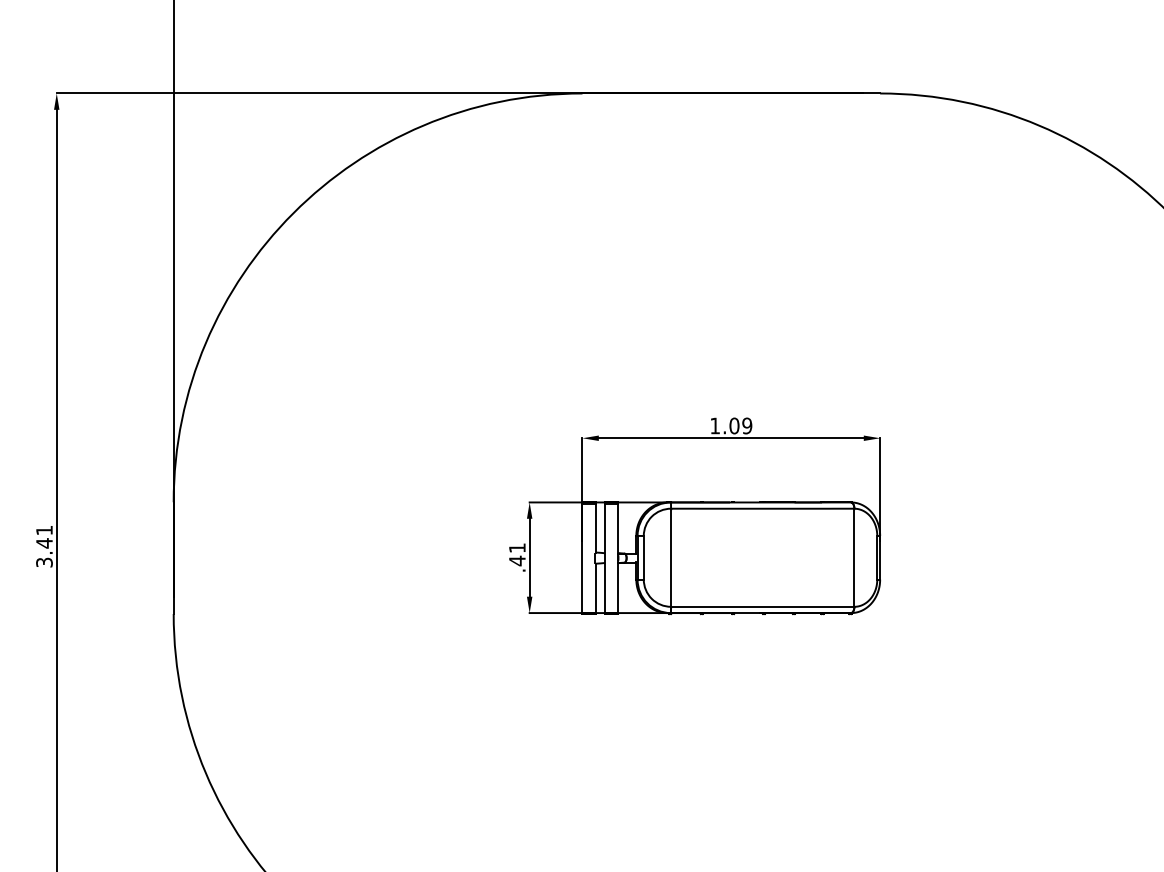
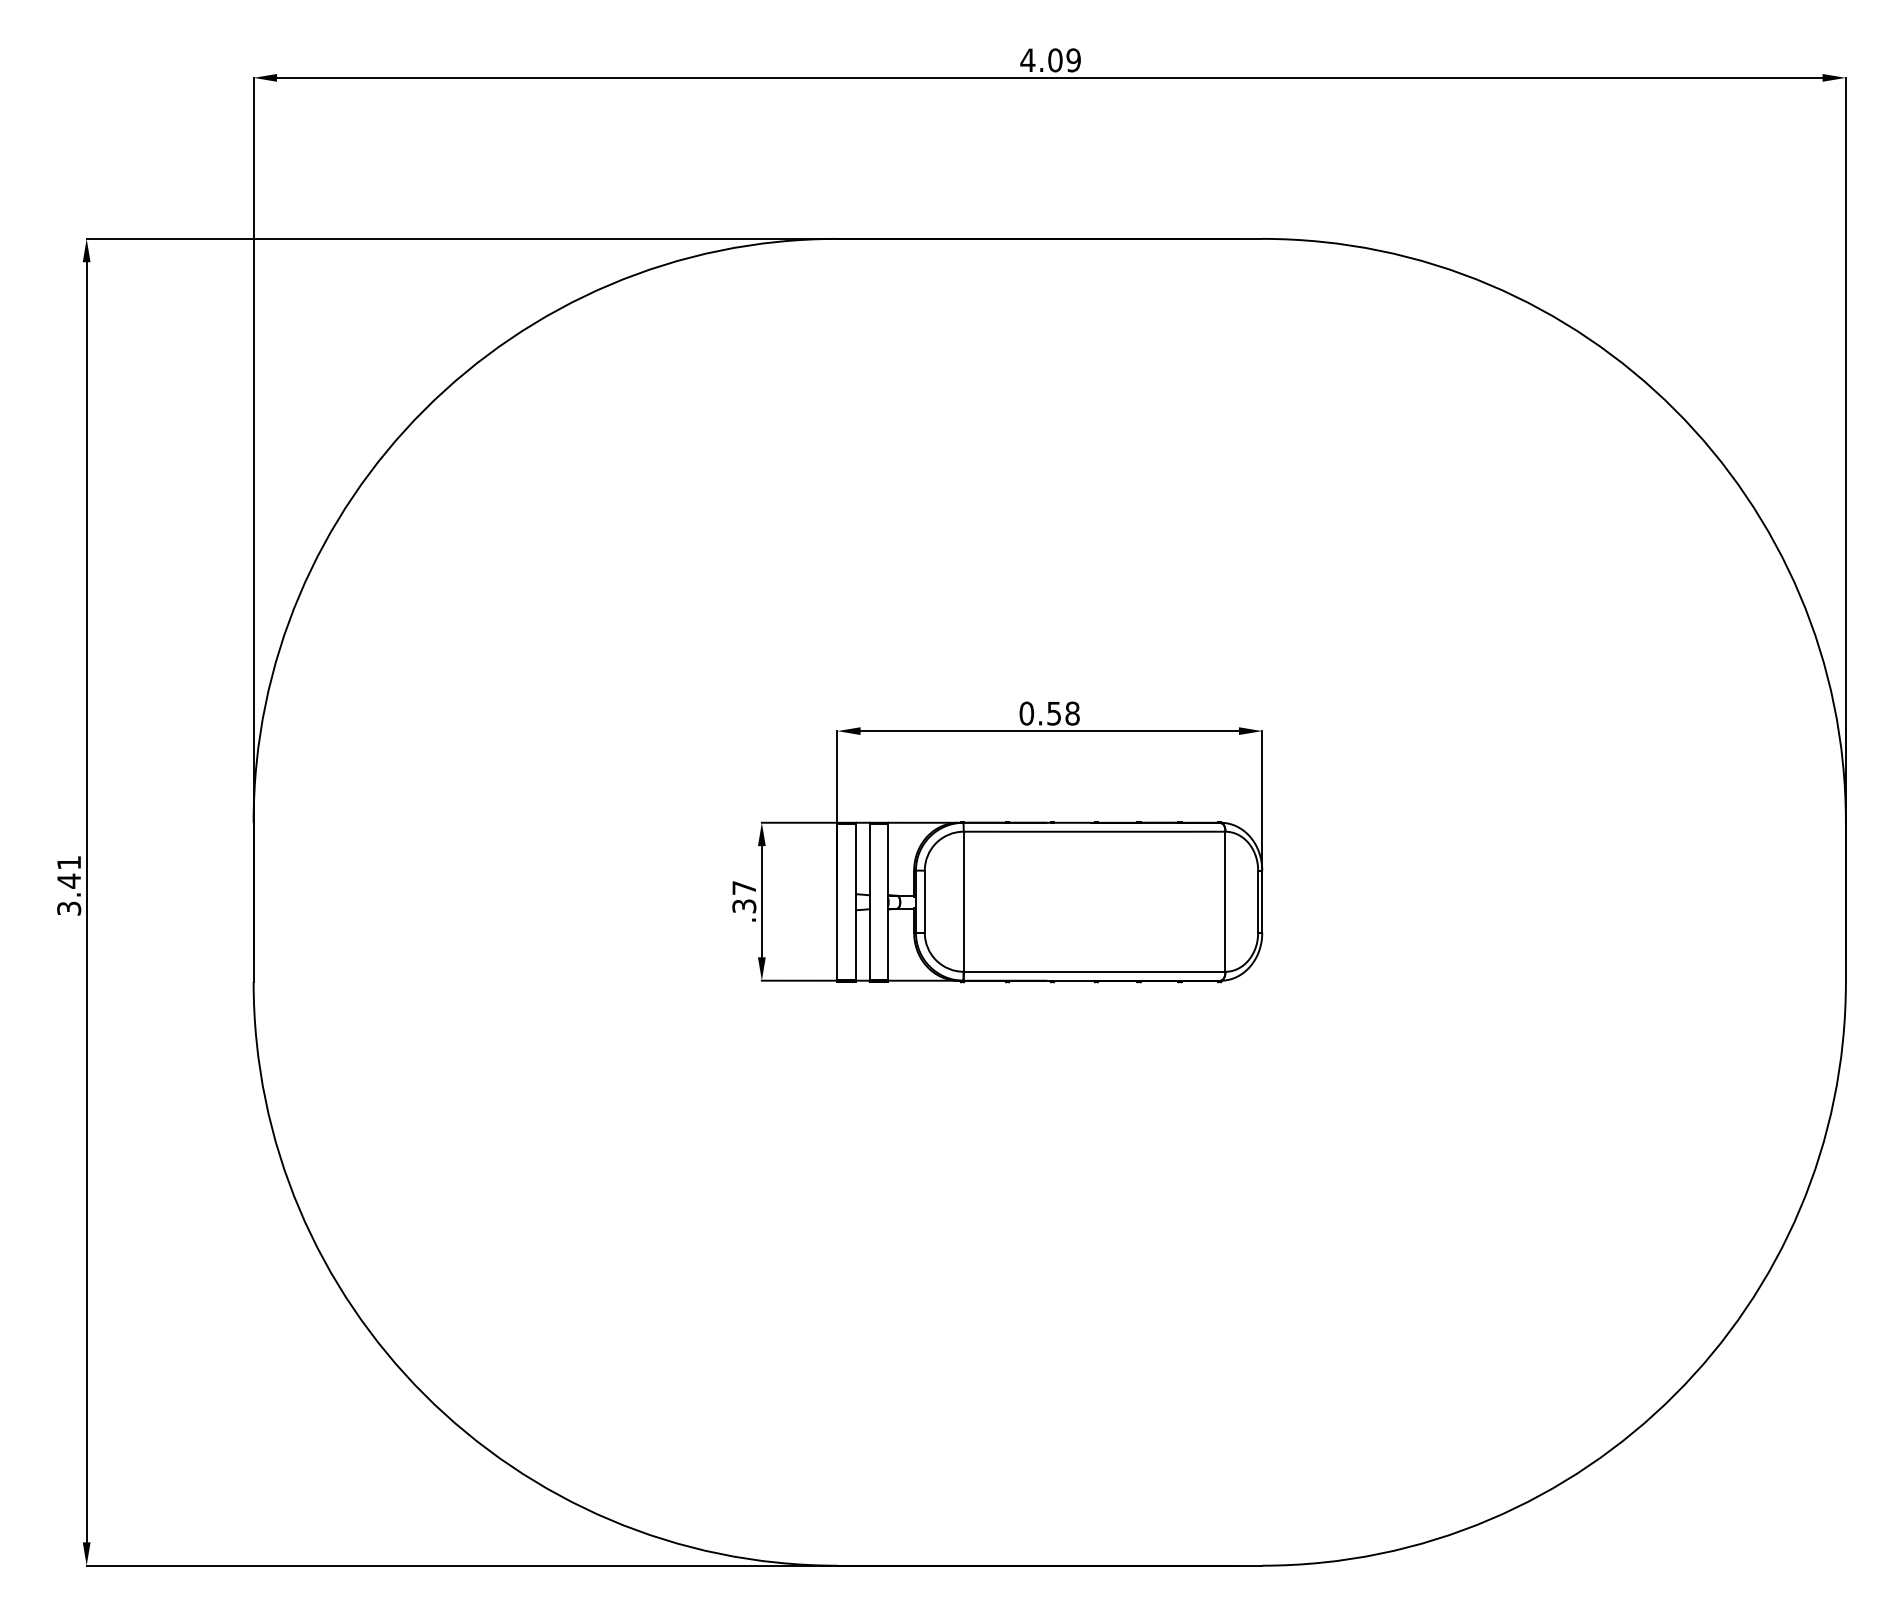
text: (731, 425) -> (1049, 713), 1.09 -> 0.58
text: (517, 554) -> (744, 897), .41 -> .37

